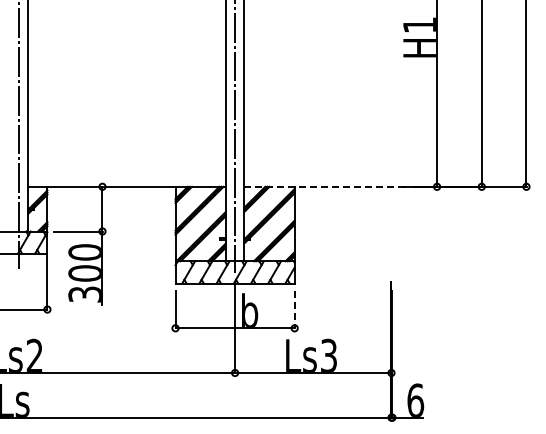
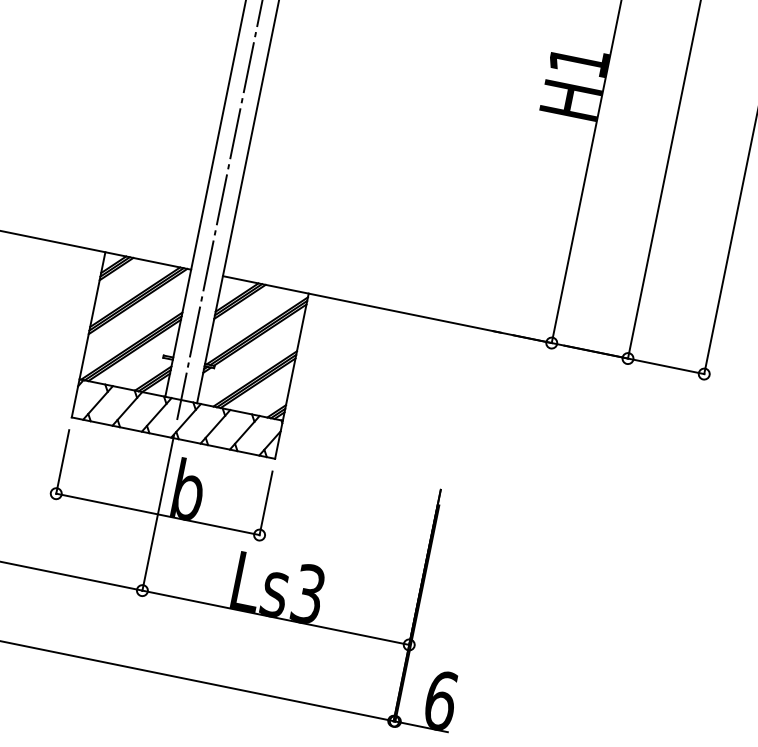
line: (326, 186) -> (363, 304), dashed -> solid
line: (294, 309) -> (265, 502), dashed -> solid

